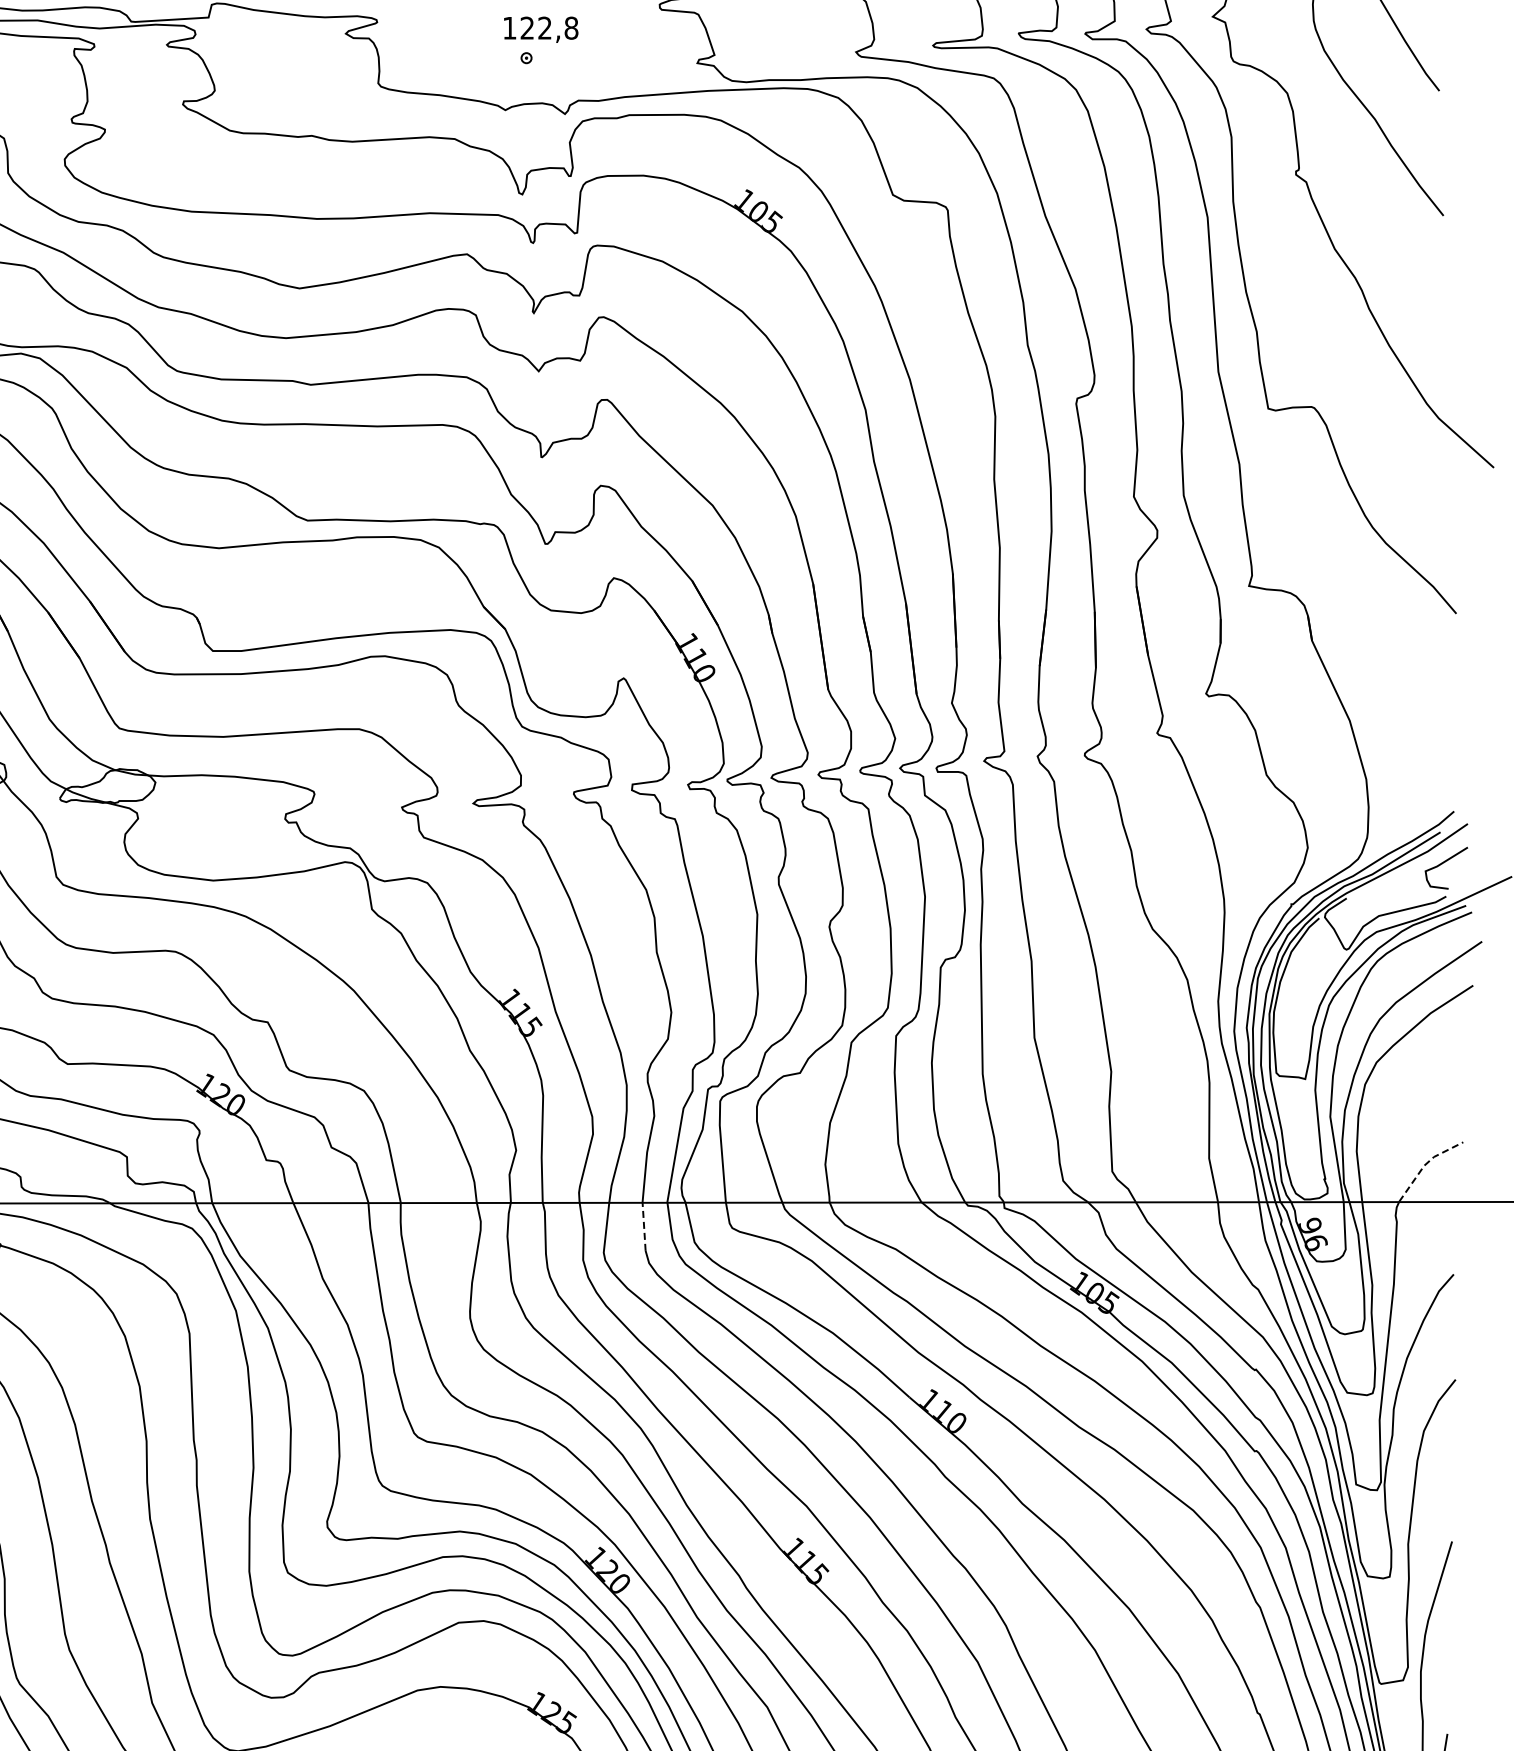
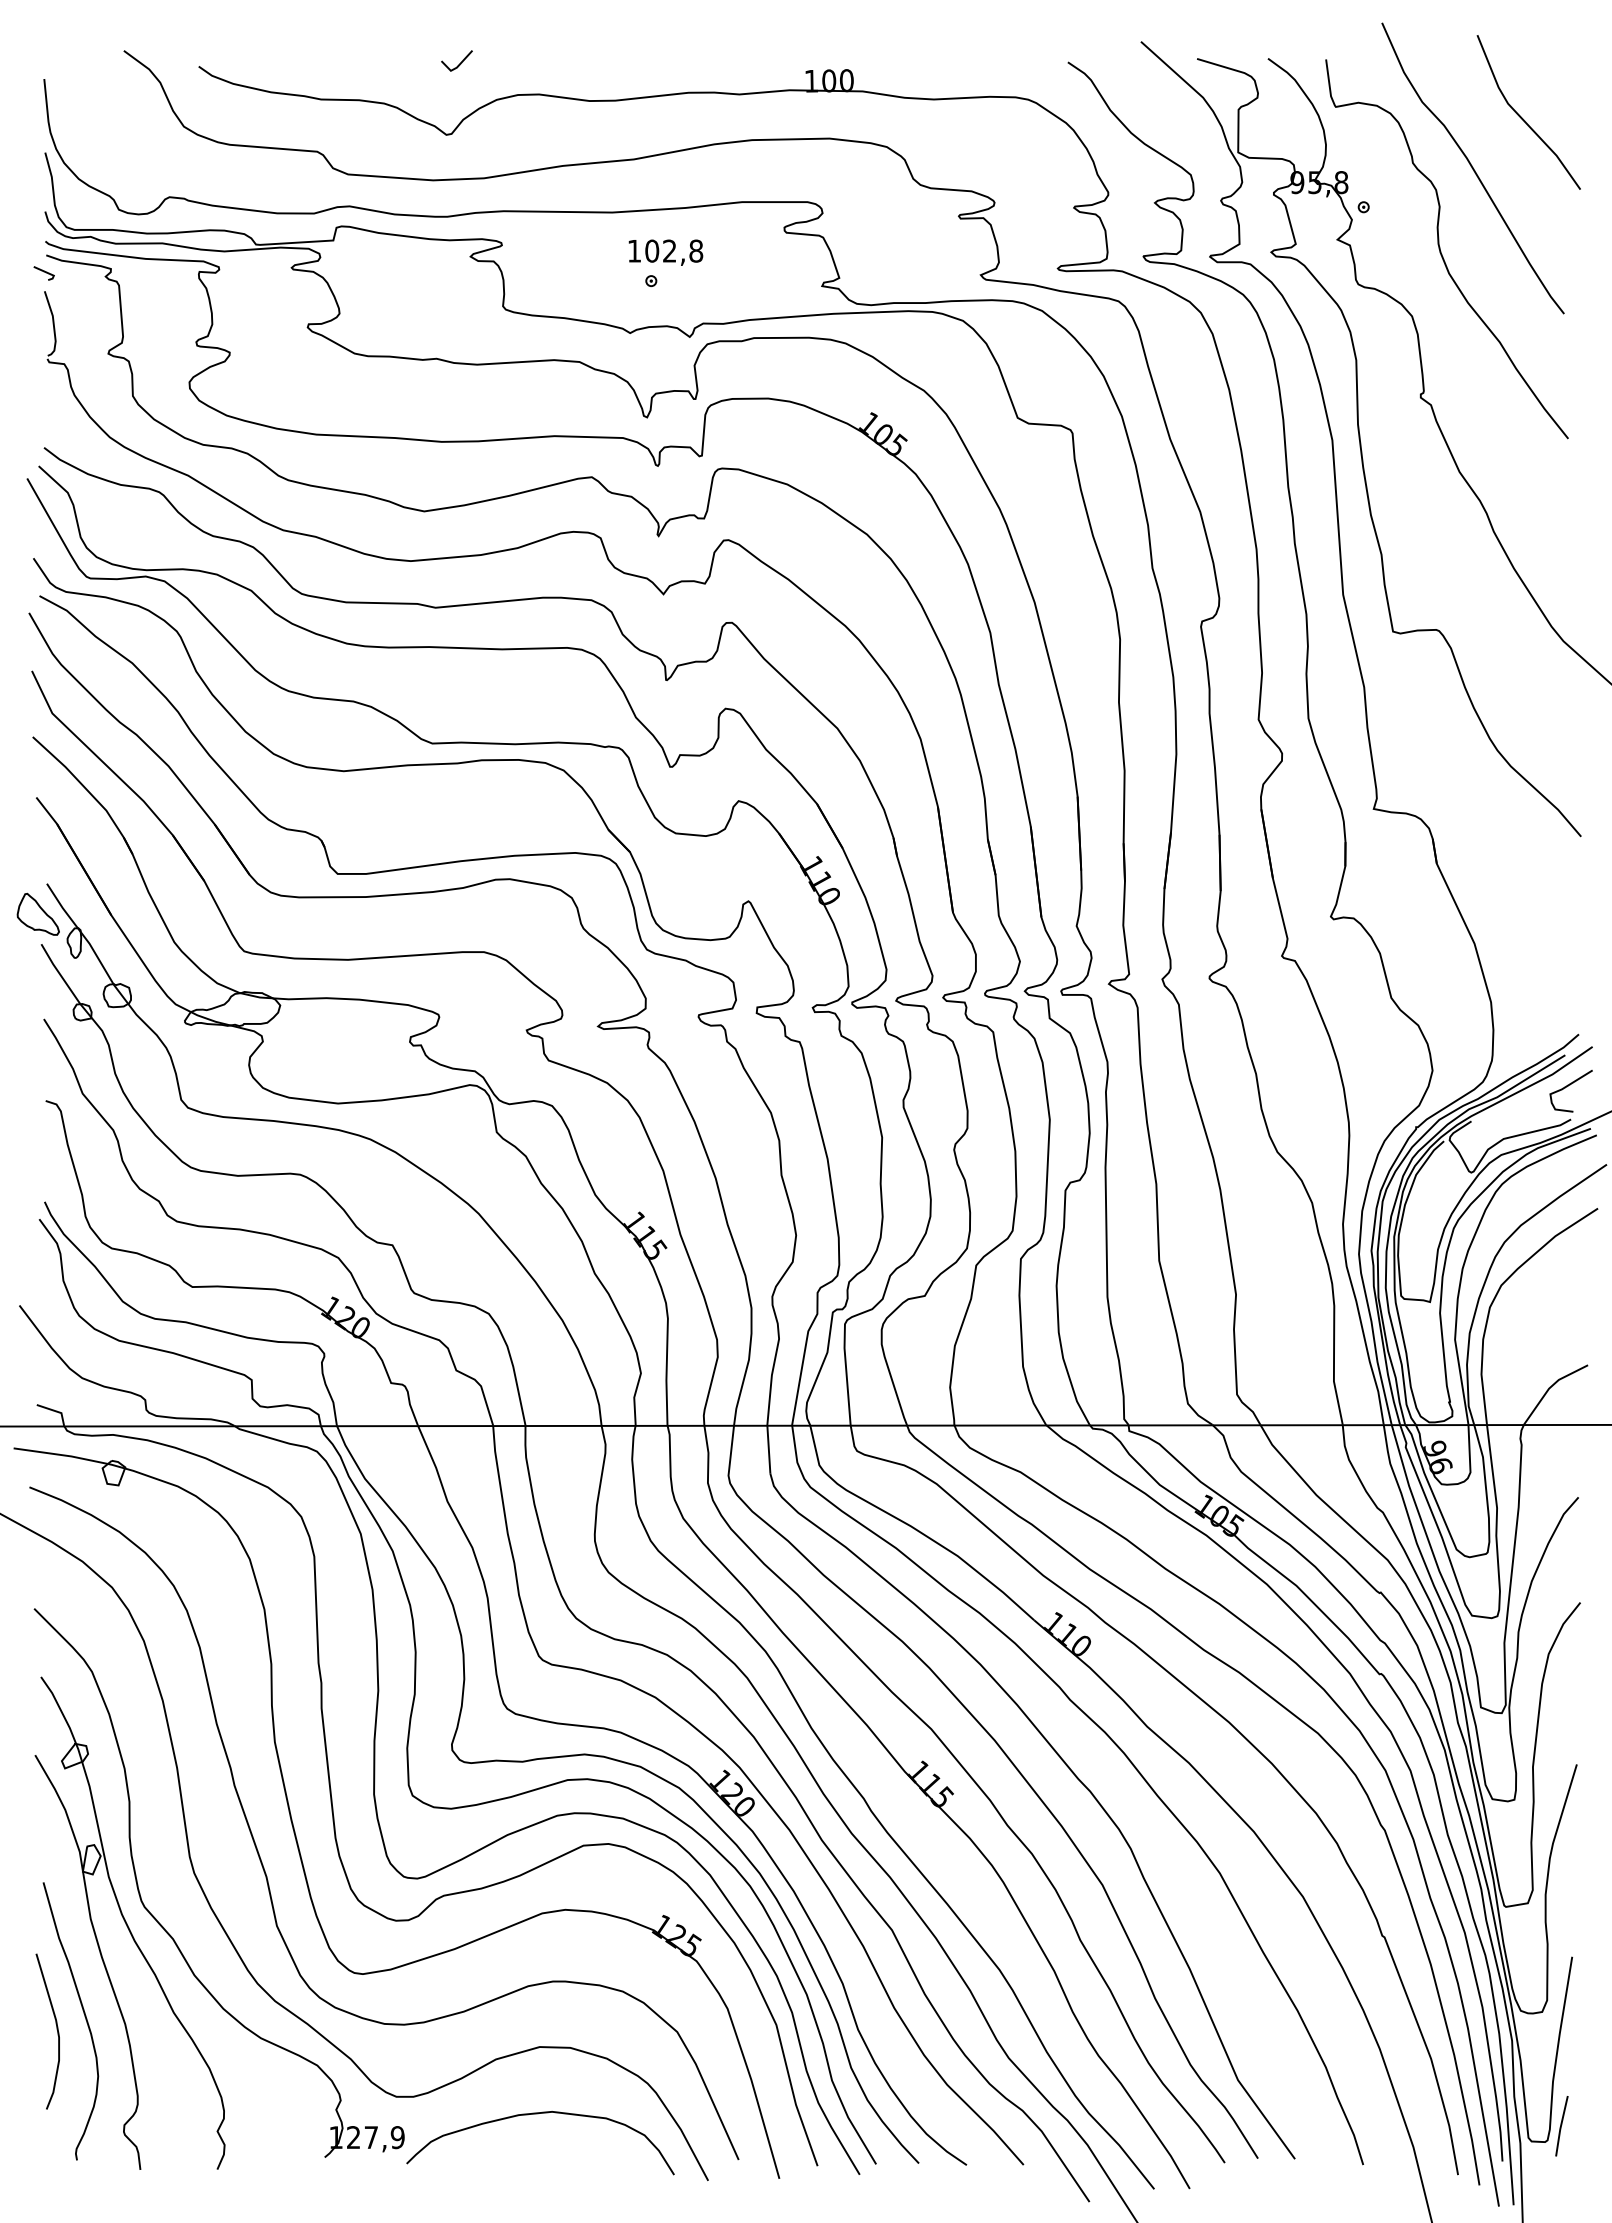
text: (527, 27) -> (652, 250), 122,8 -> 102,8
line: (1425, 1164) -> (1550, 1387), dashed -> solid
line: (643, 1226) -> (768, 1449), dashed -> solid

